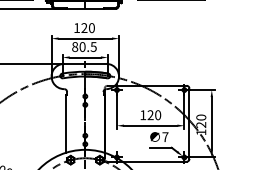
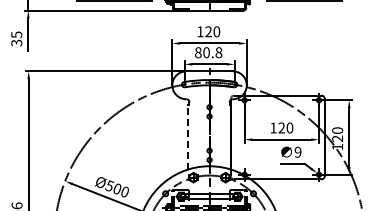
text: (93, 46) -> (218, 52), 80.5 -> 80.8
line: (66, 123) -> (188, 137), solid -> dashed
text: (164, 136) -> (297, 151), 7 -> 9

